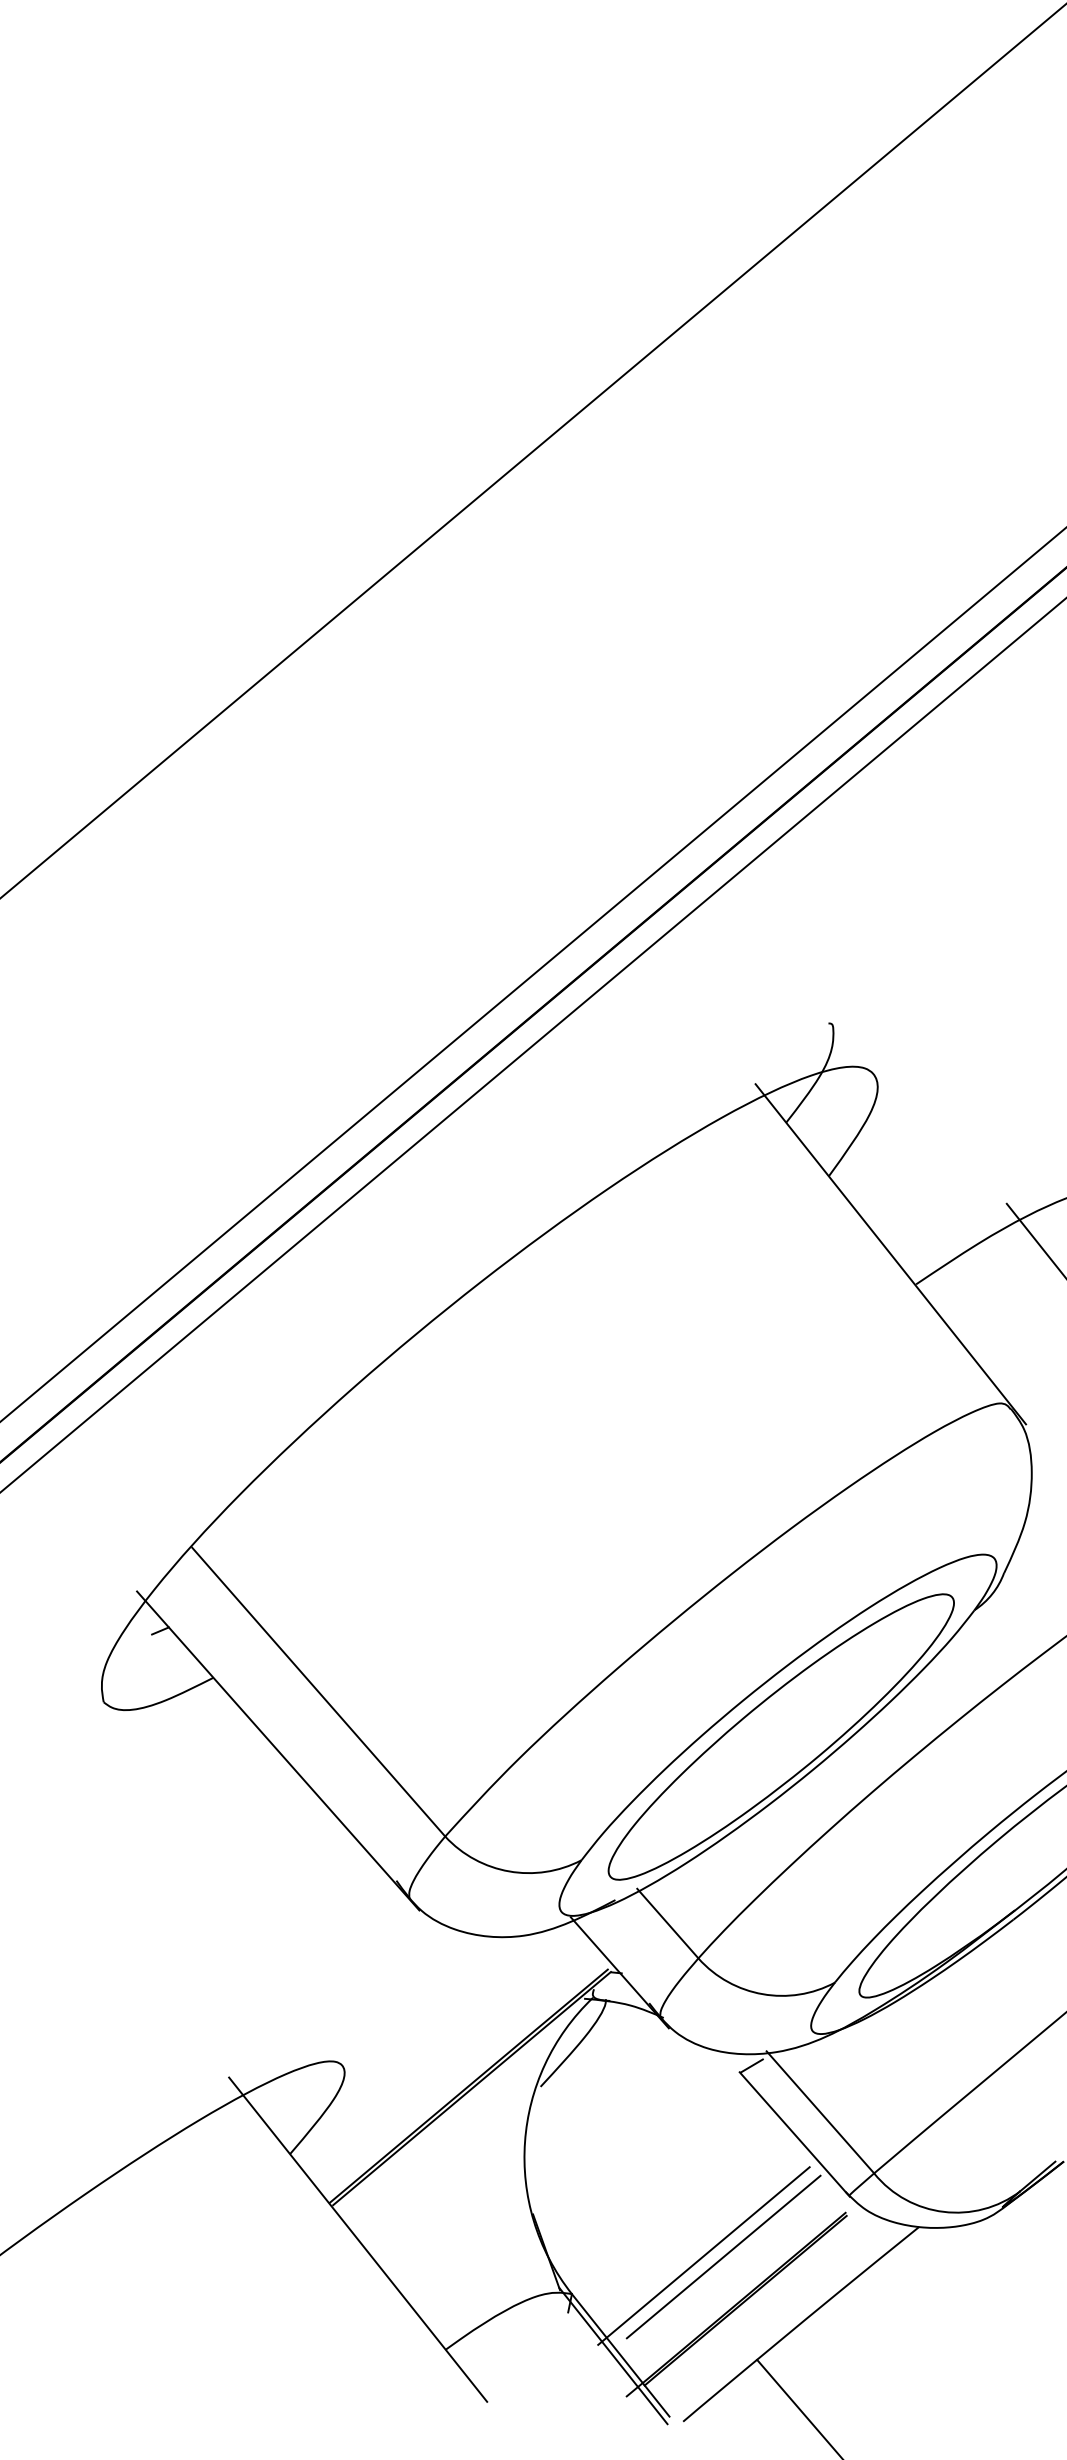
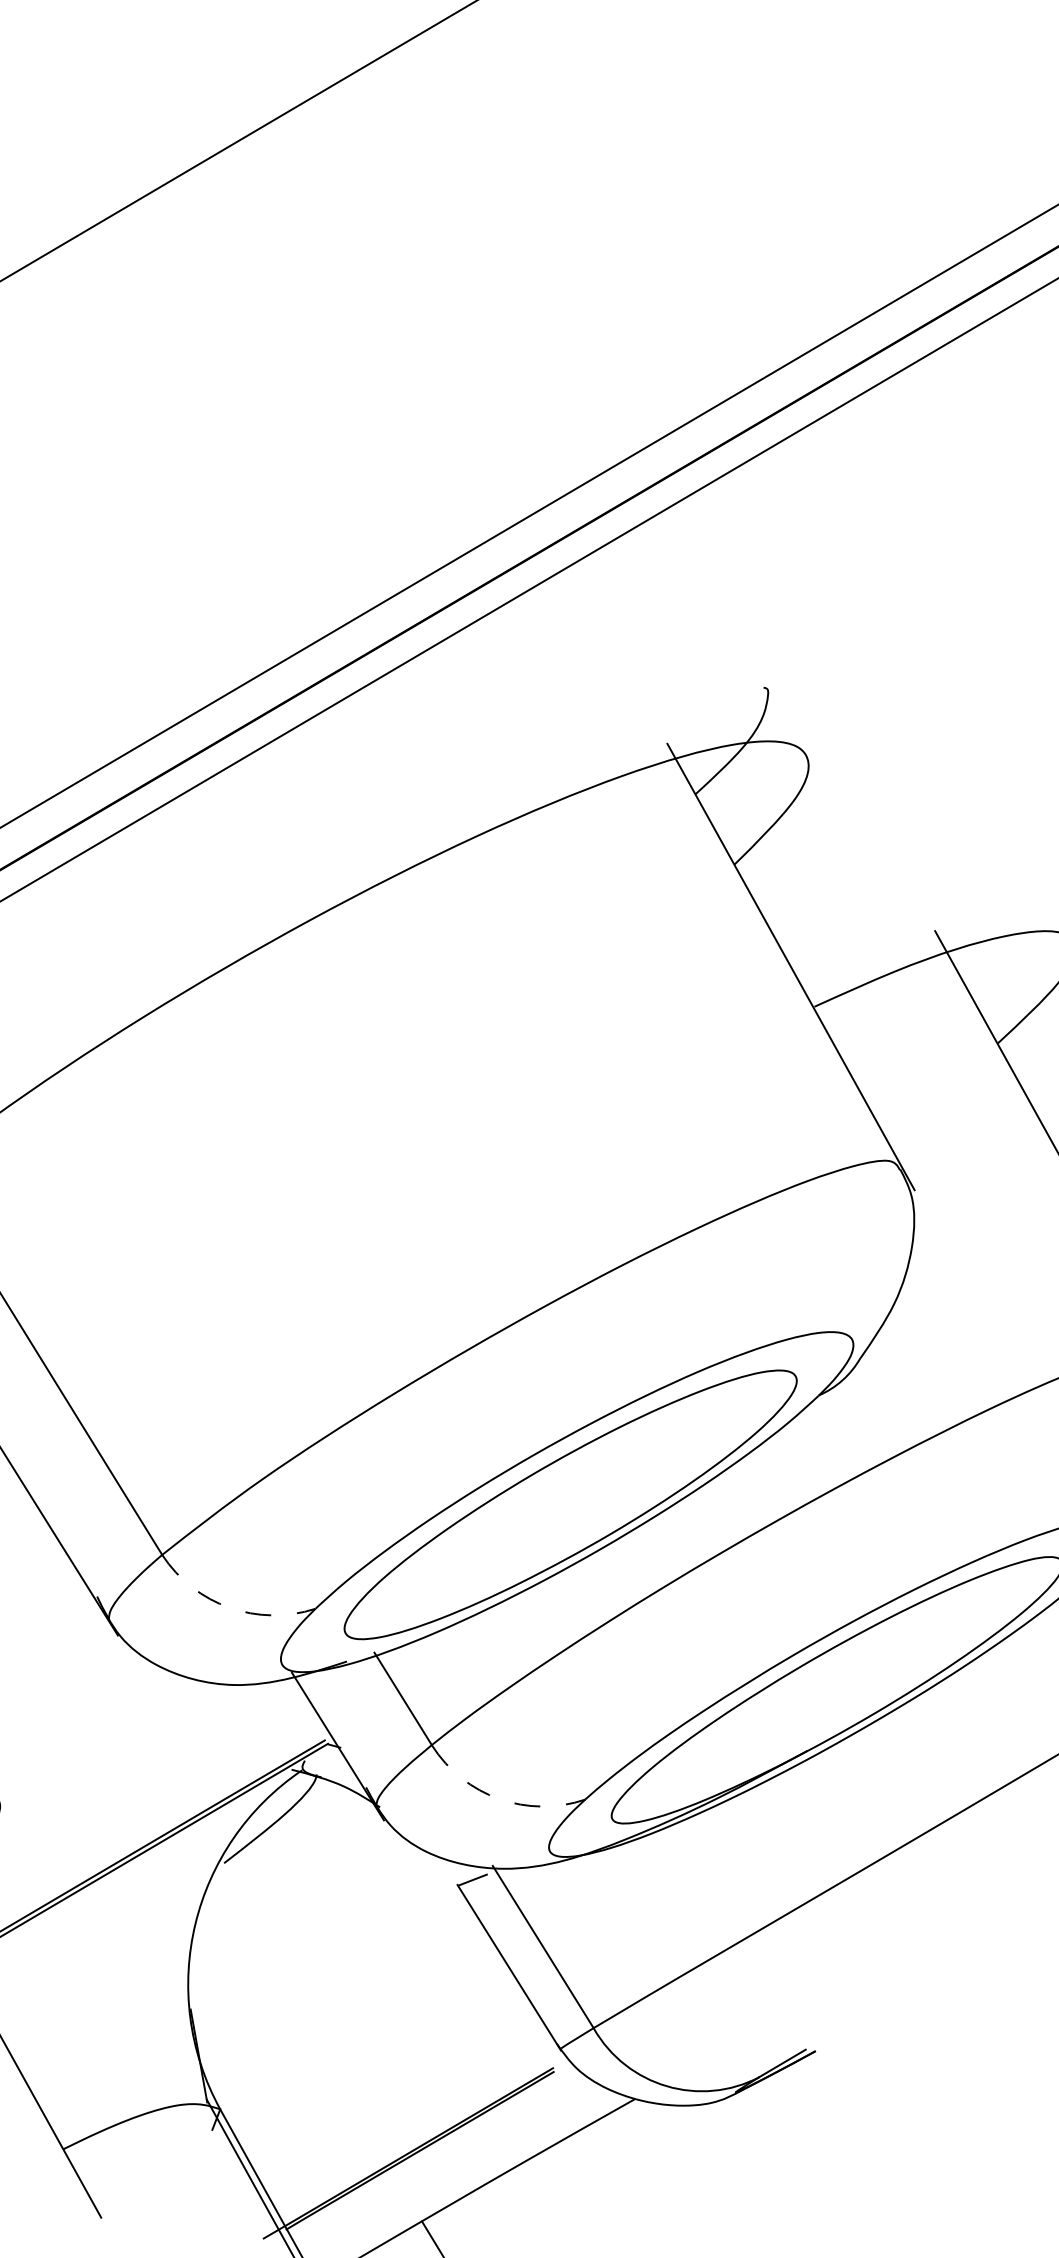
arc: (509, 1871) -> (229, 1607), solid -> dashed
arc: (762, 1994) -> (498, 1799), solid -> dashed
line: (703, 2255) -> (380, 2090), removed
line: (723, 2256) -> (403, 2095), removed

